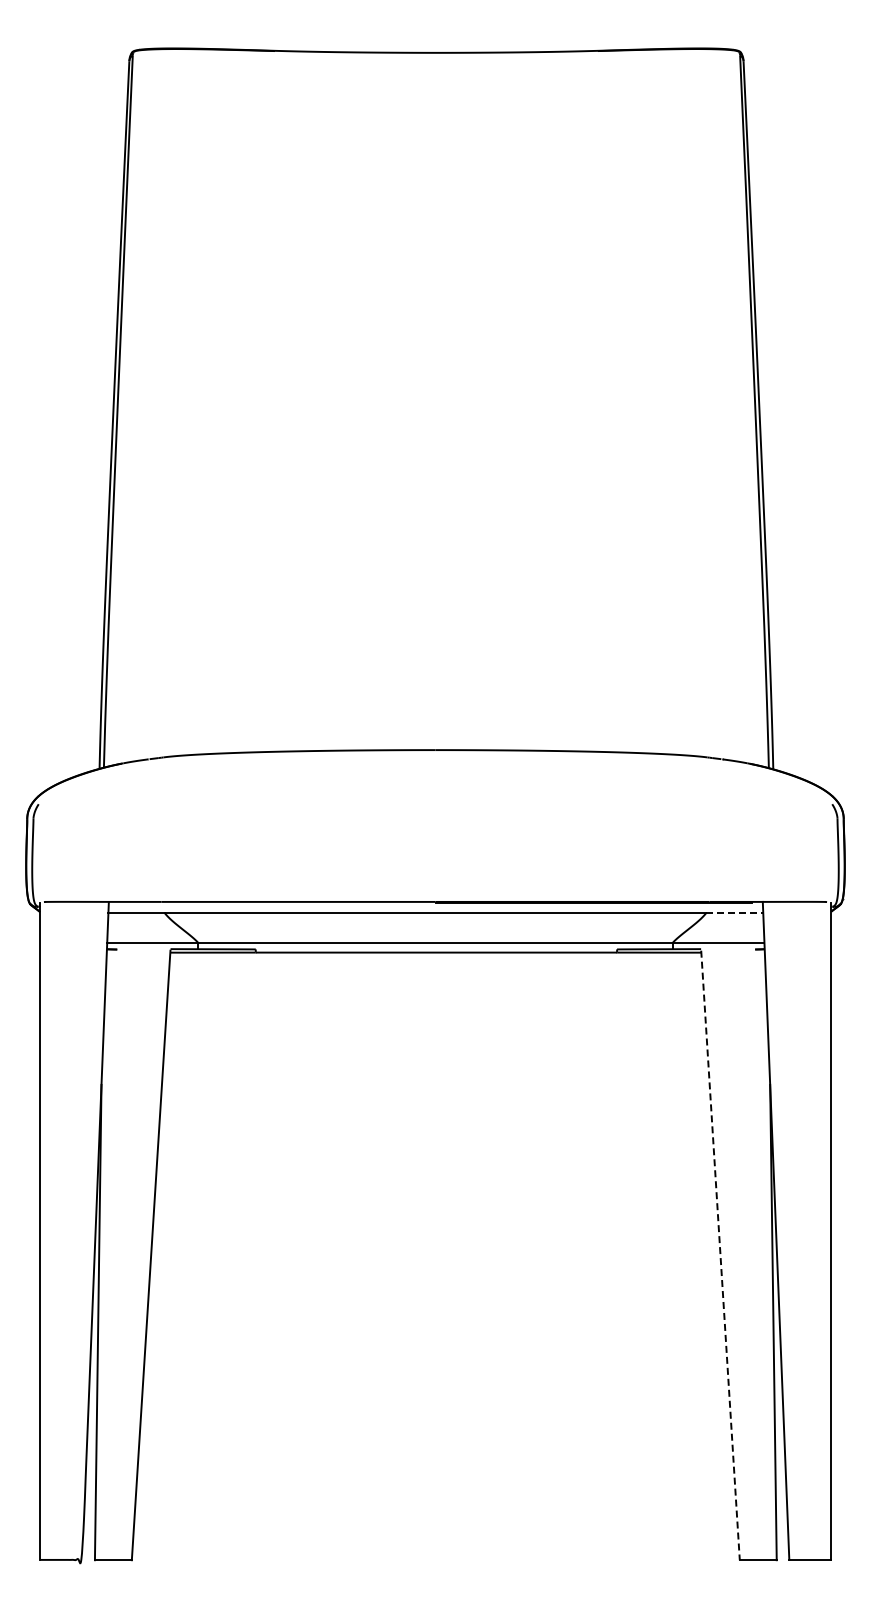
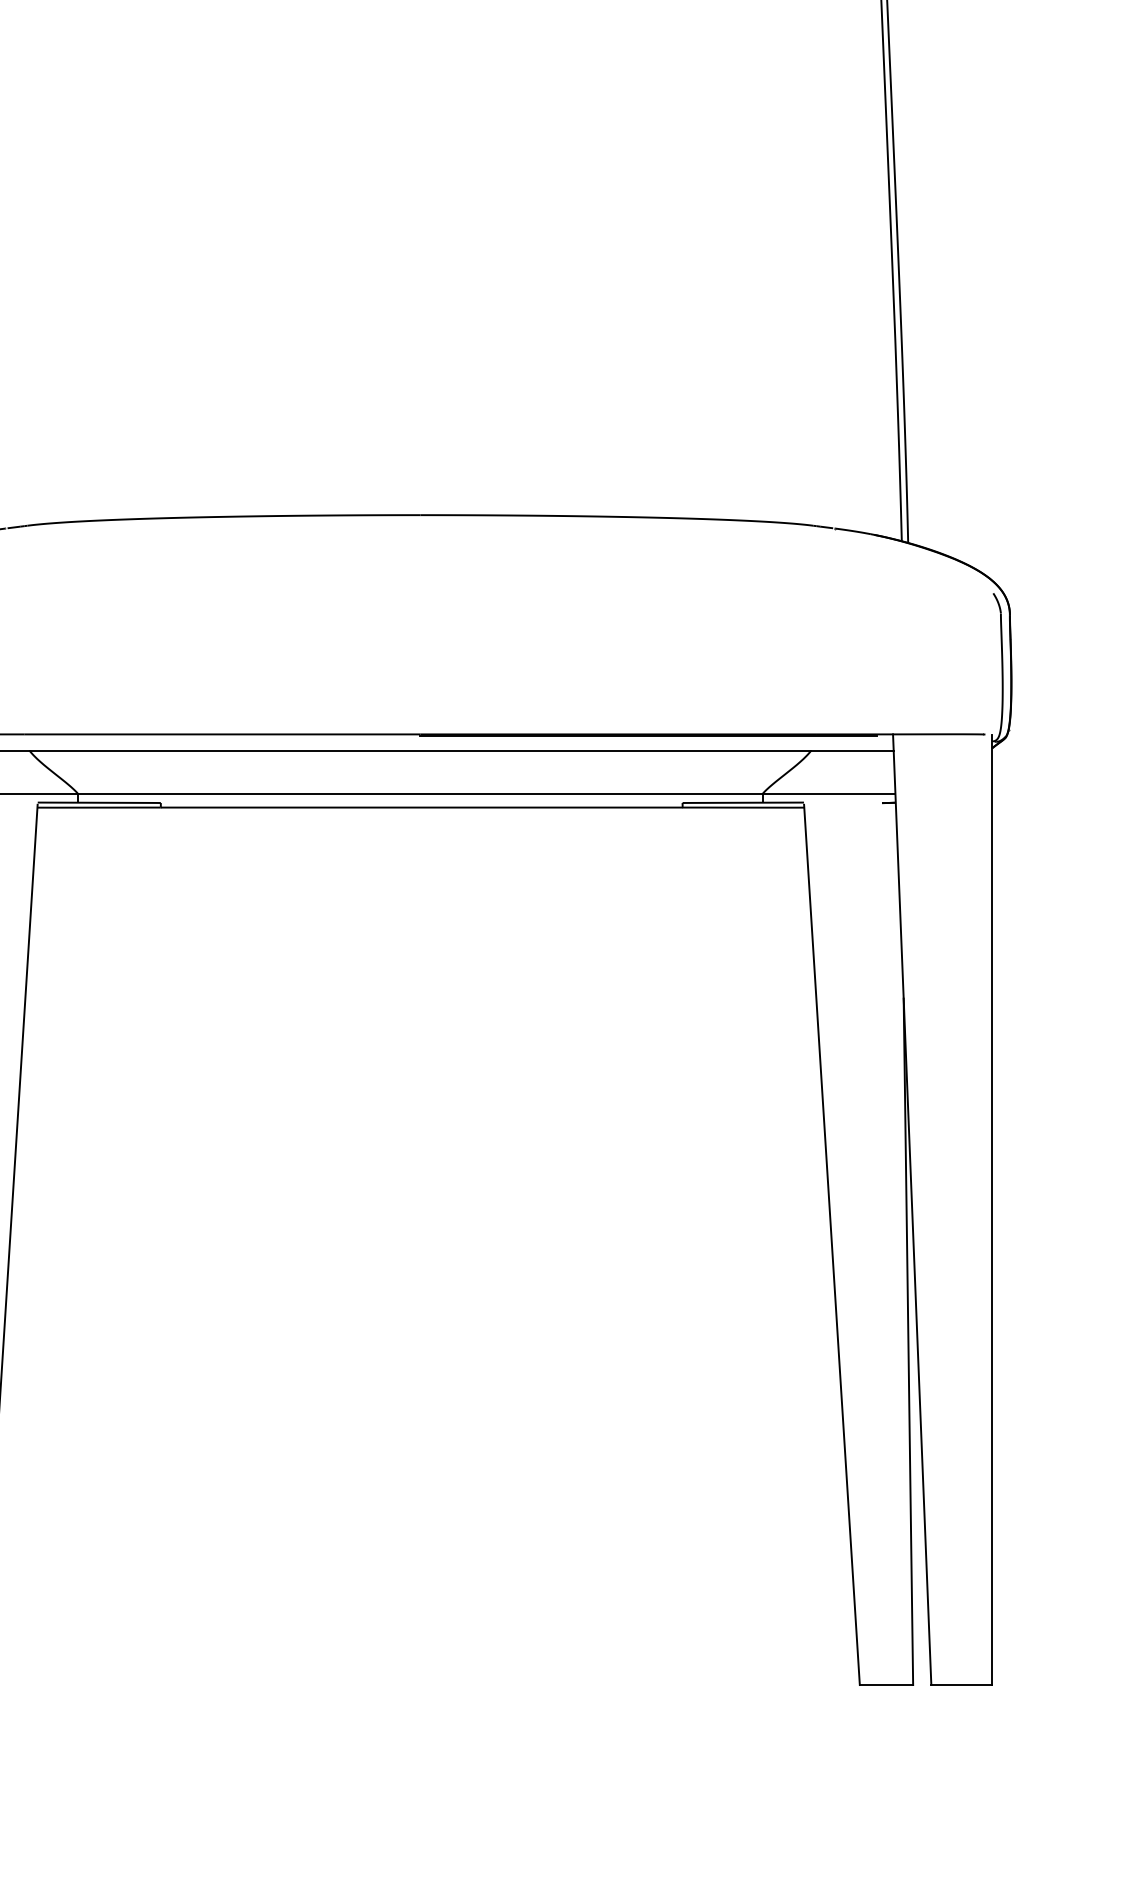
line: (734, 913) -> (852, 751), dashed -> solid
line: (720, 1255) -> (831, 1244), dashed -> solid

